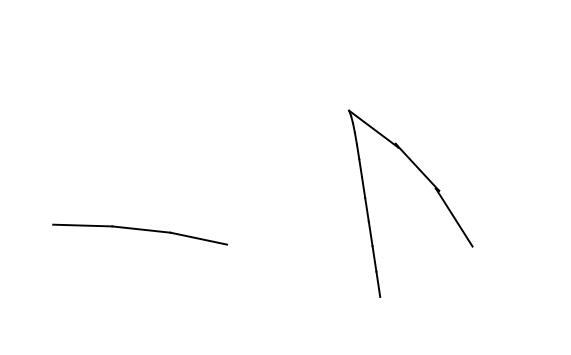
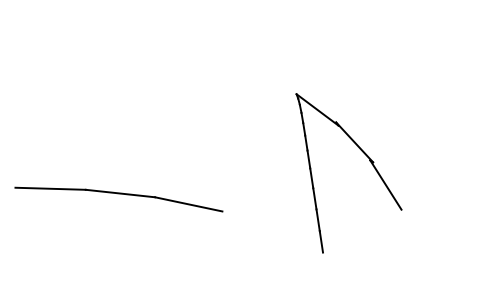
part: (139, 234) -> (118, 199), size x1.4

